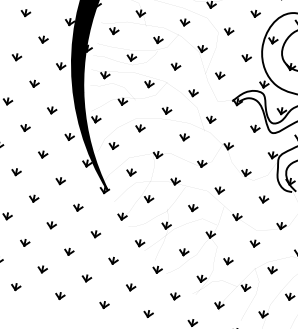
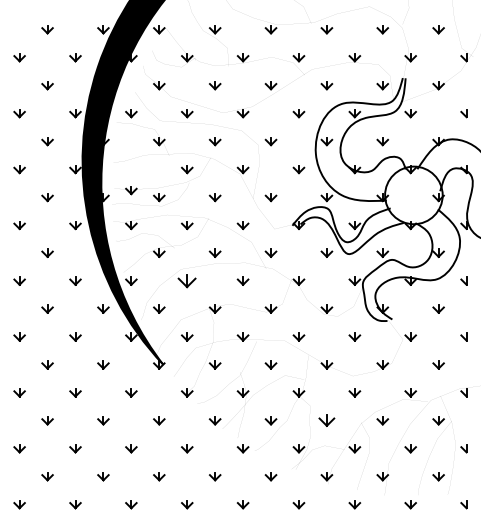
part: (114, 31) -> (131, 190), moved
part: (140, 127) -> (187, 280), size x1.6
part: (227, 260) -> (326, 420), size x1.4

